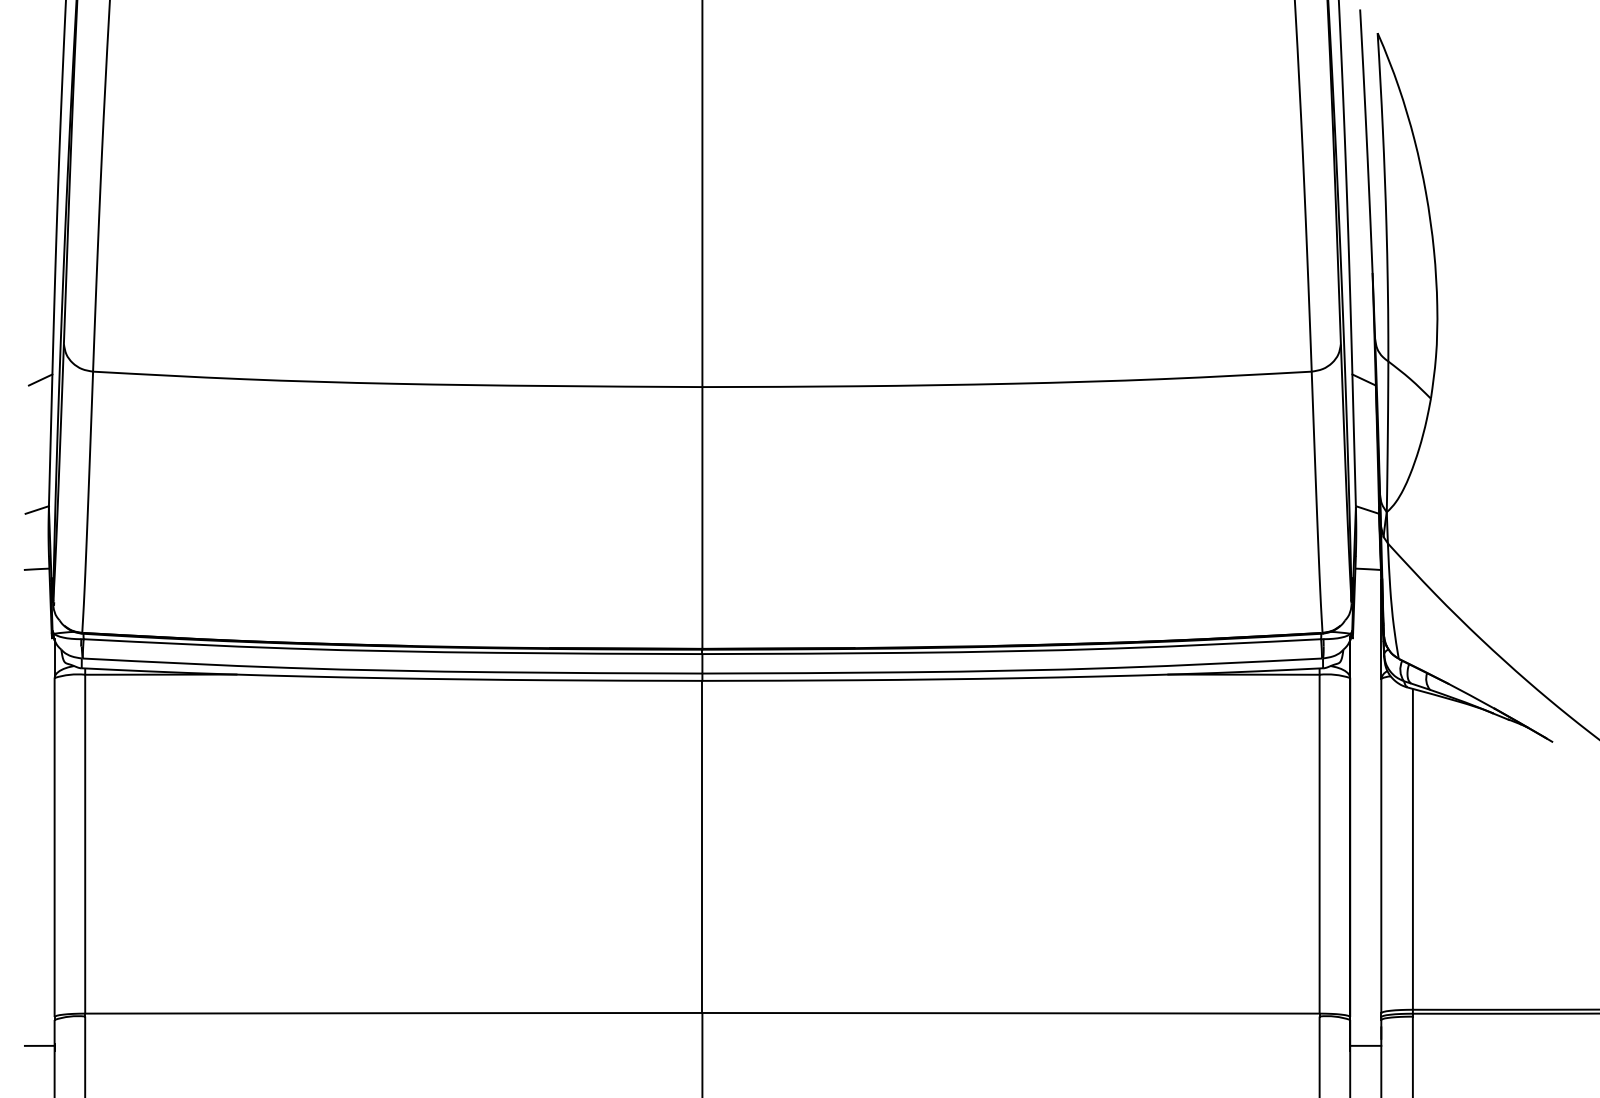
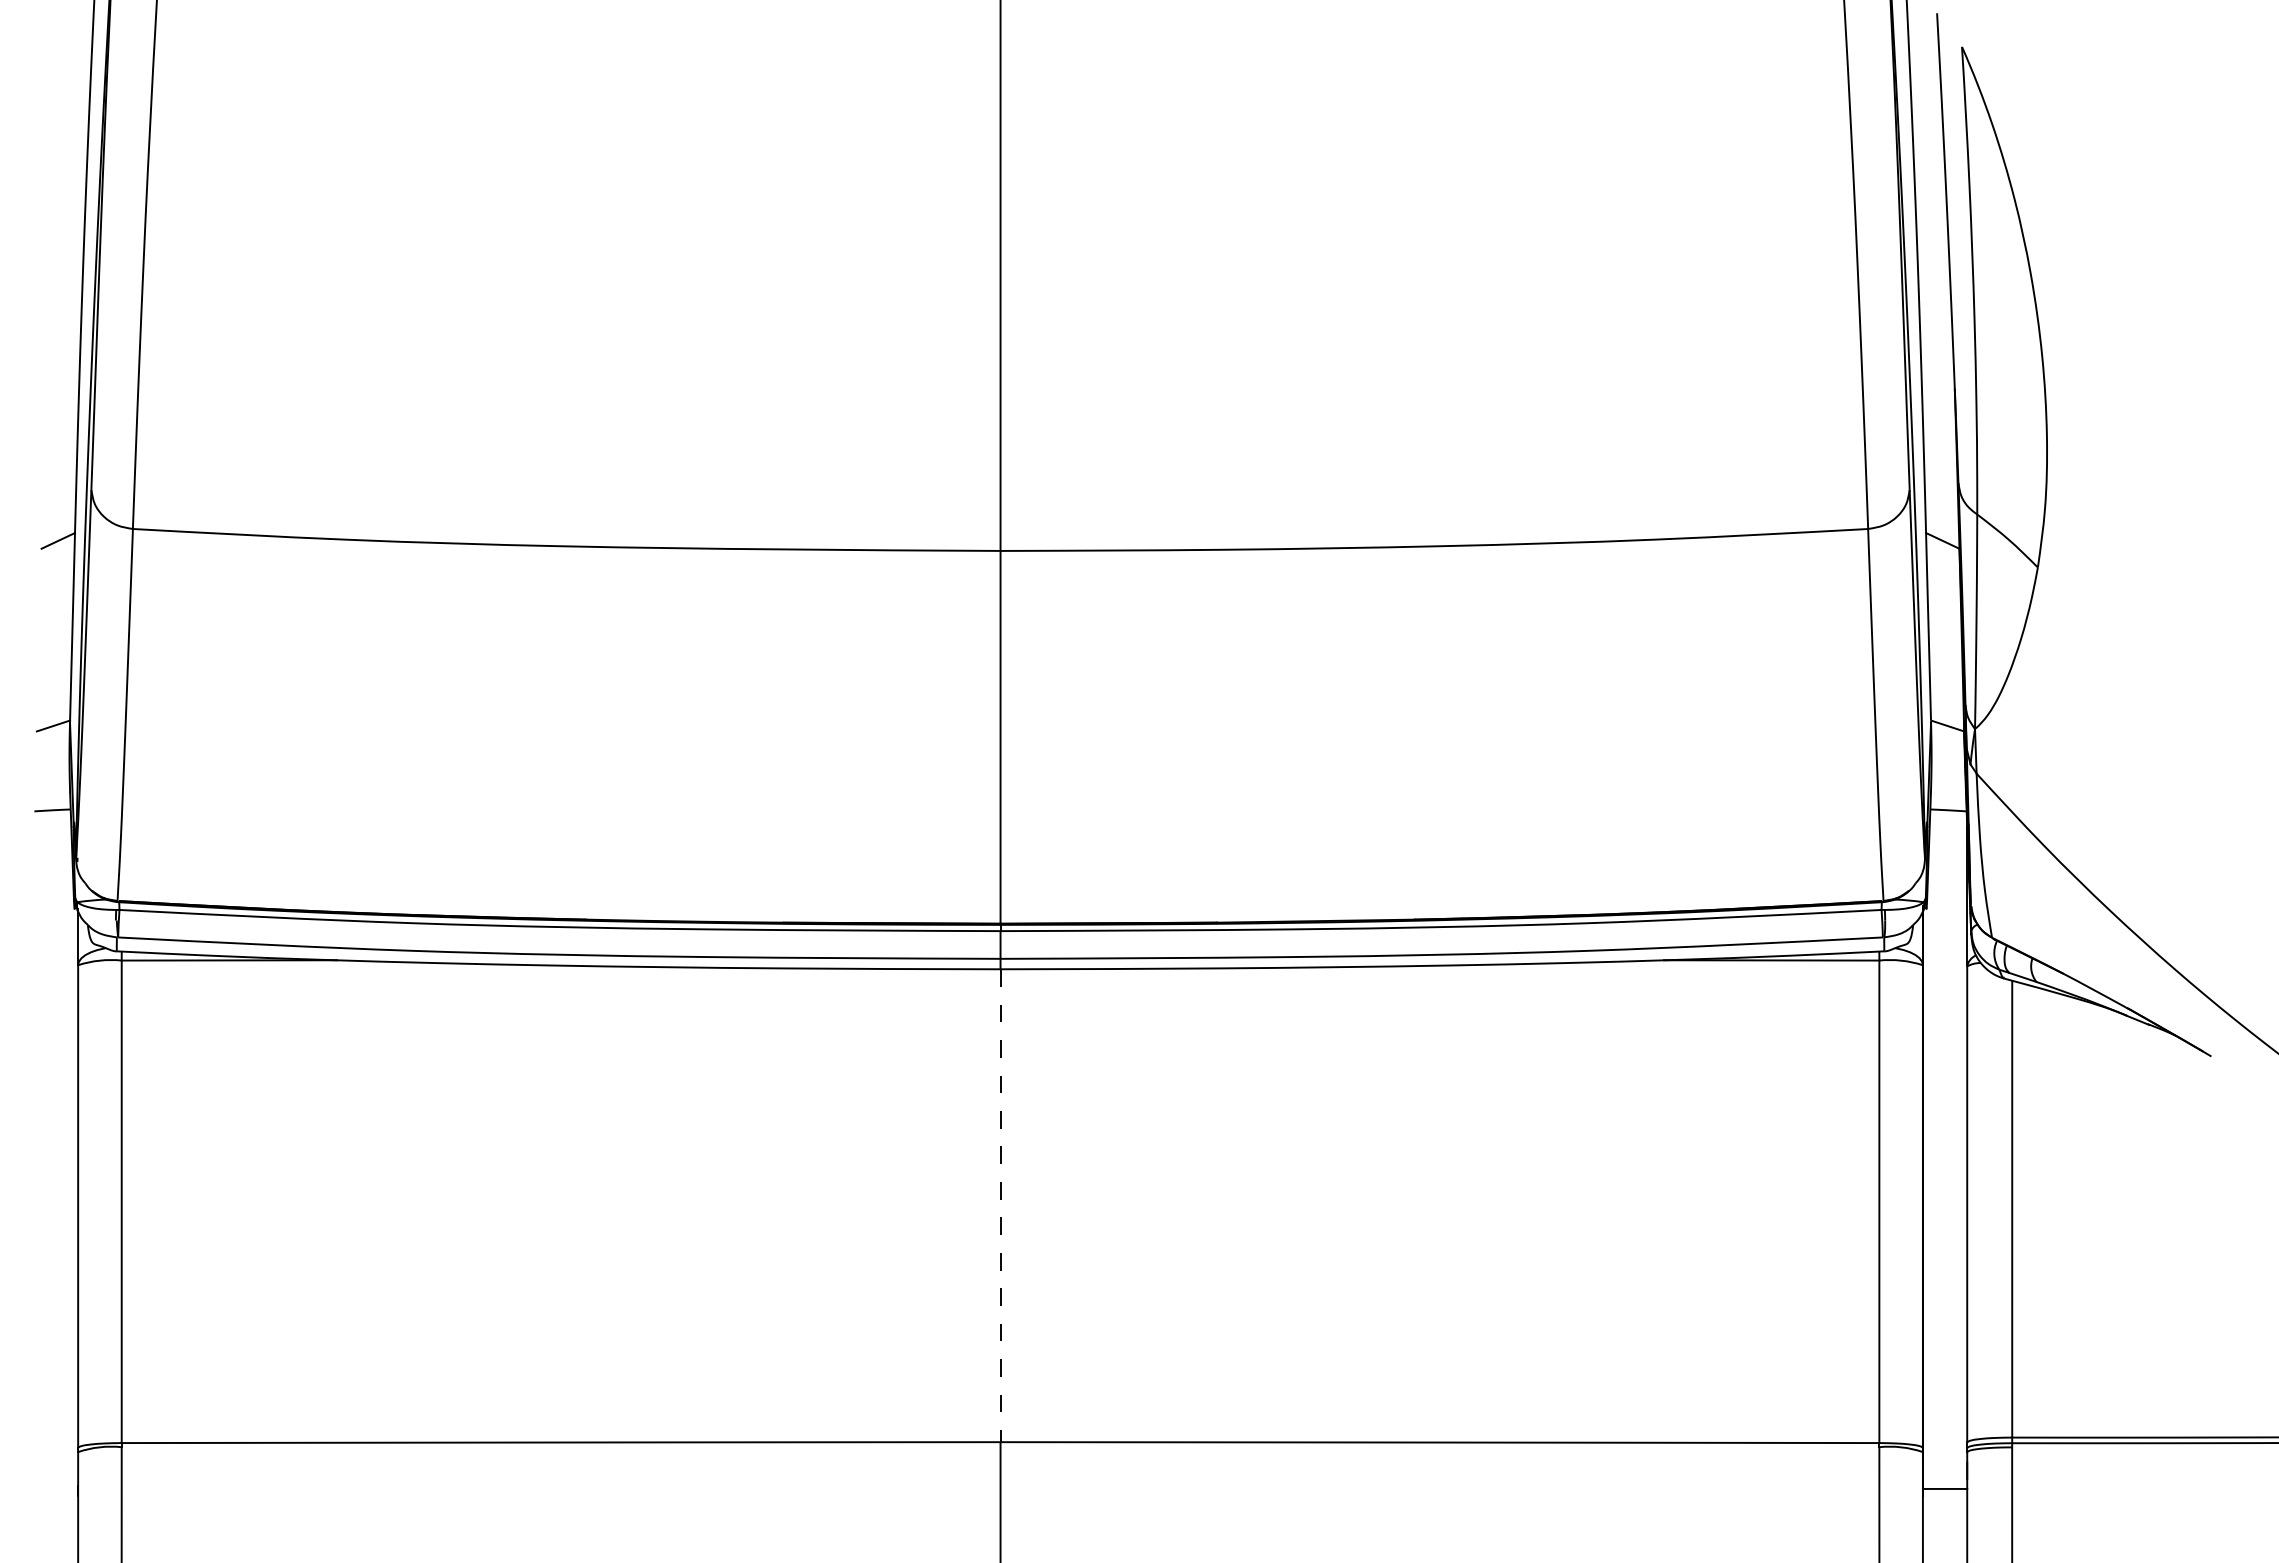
line: (702, 847) -> (1000, 1206), solid -> dashed
line: (39, 1045) -> (56, 1488), removed

